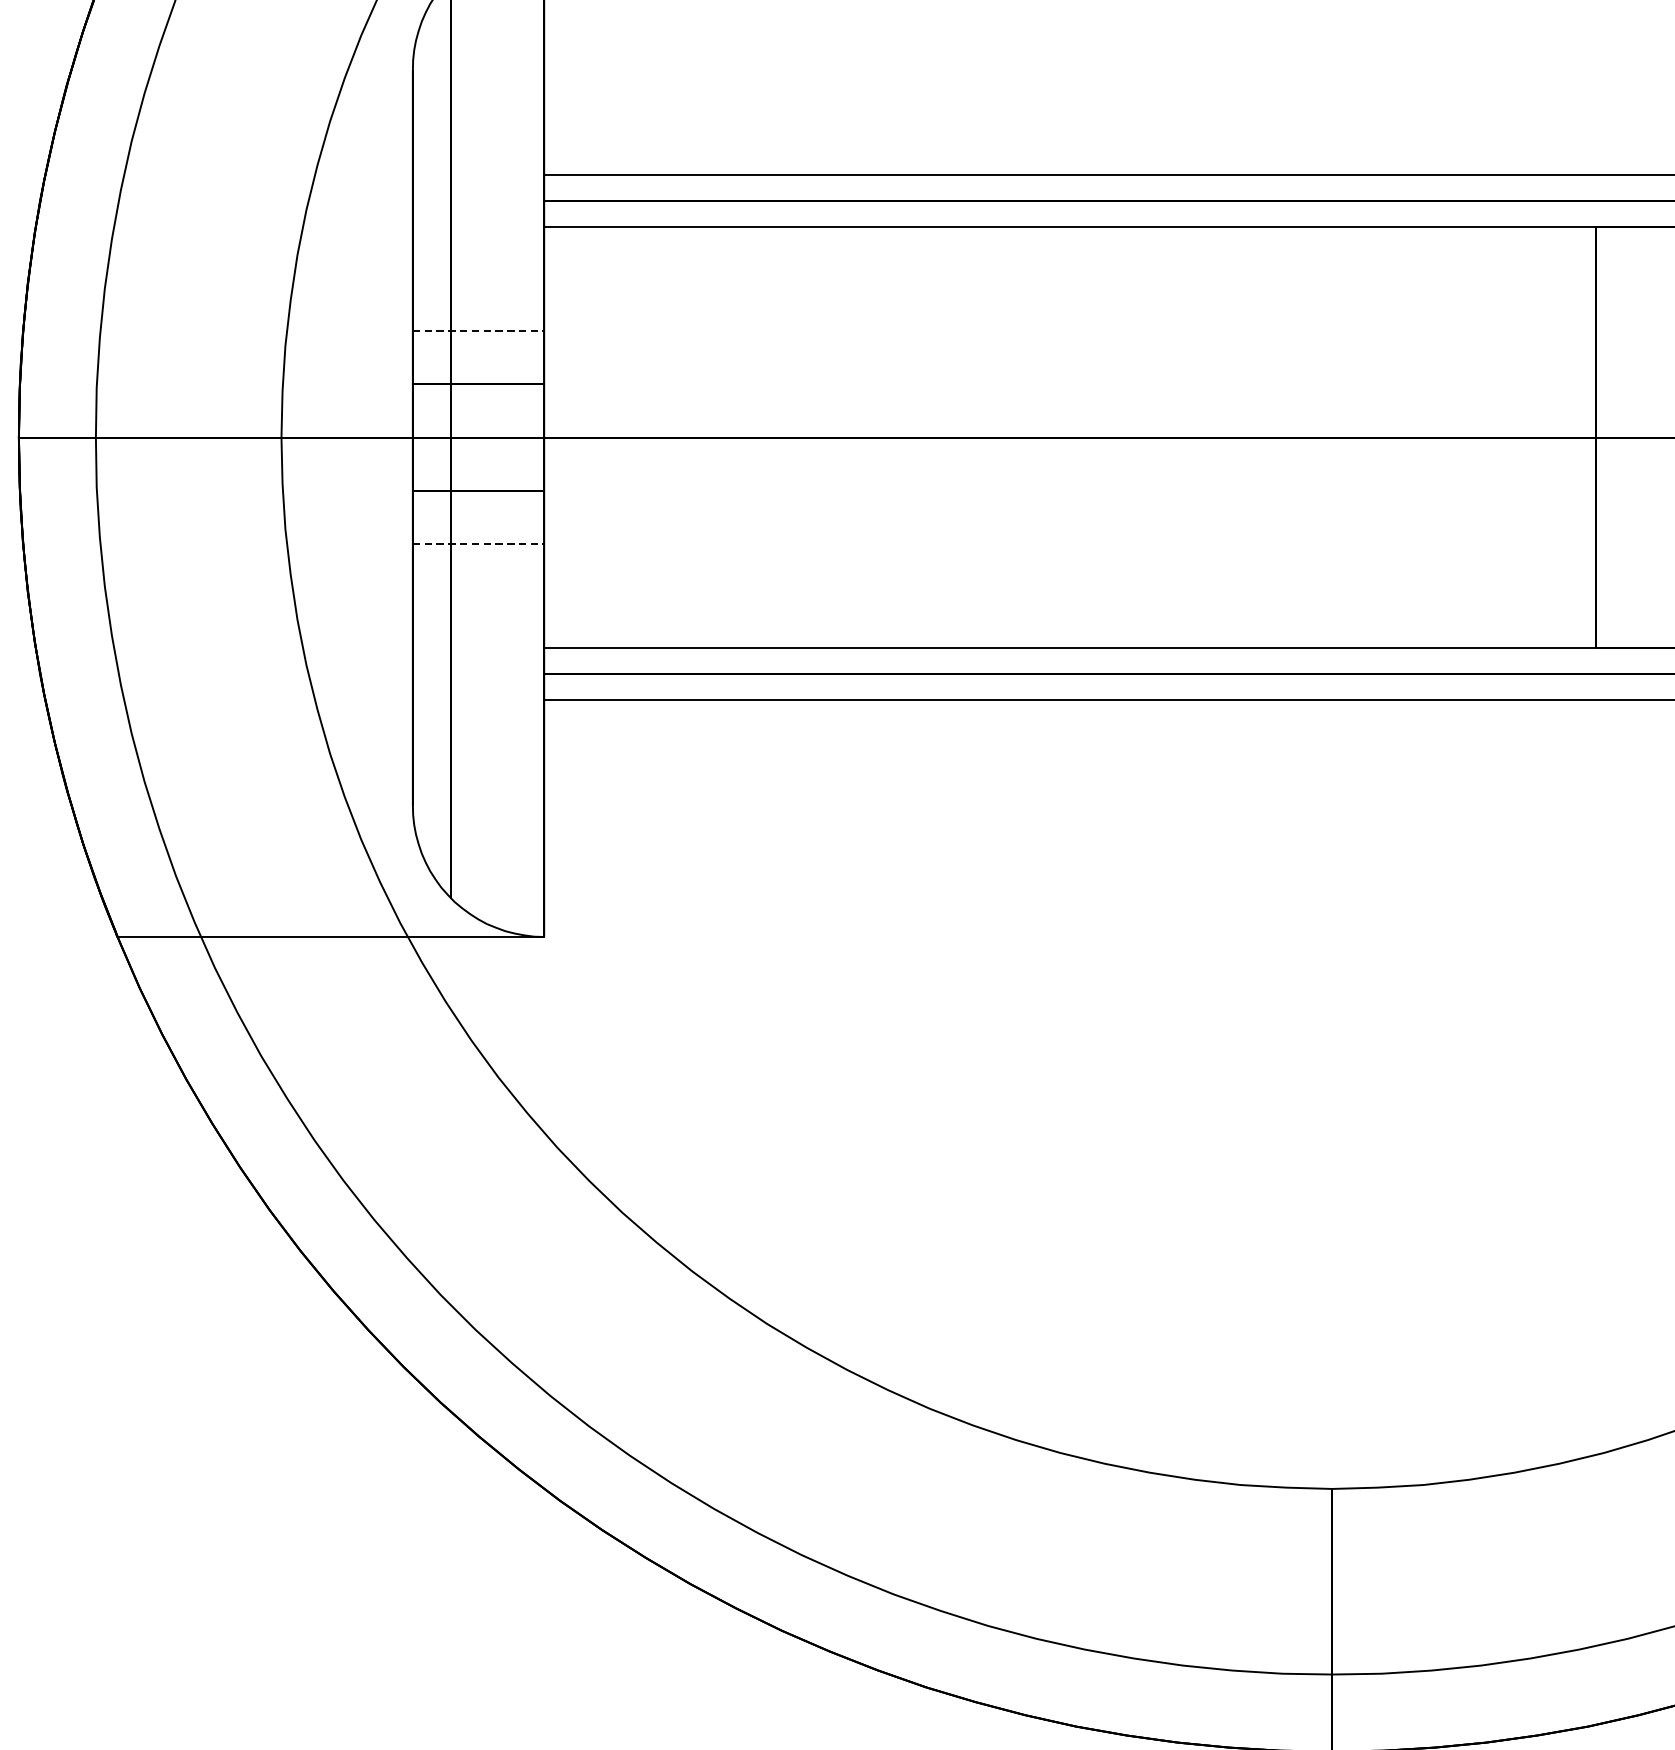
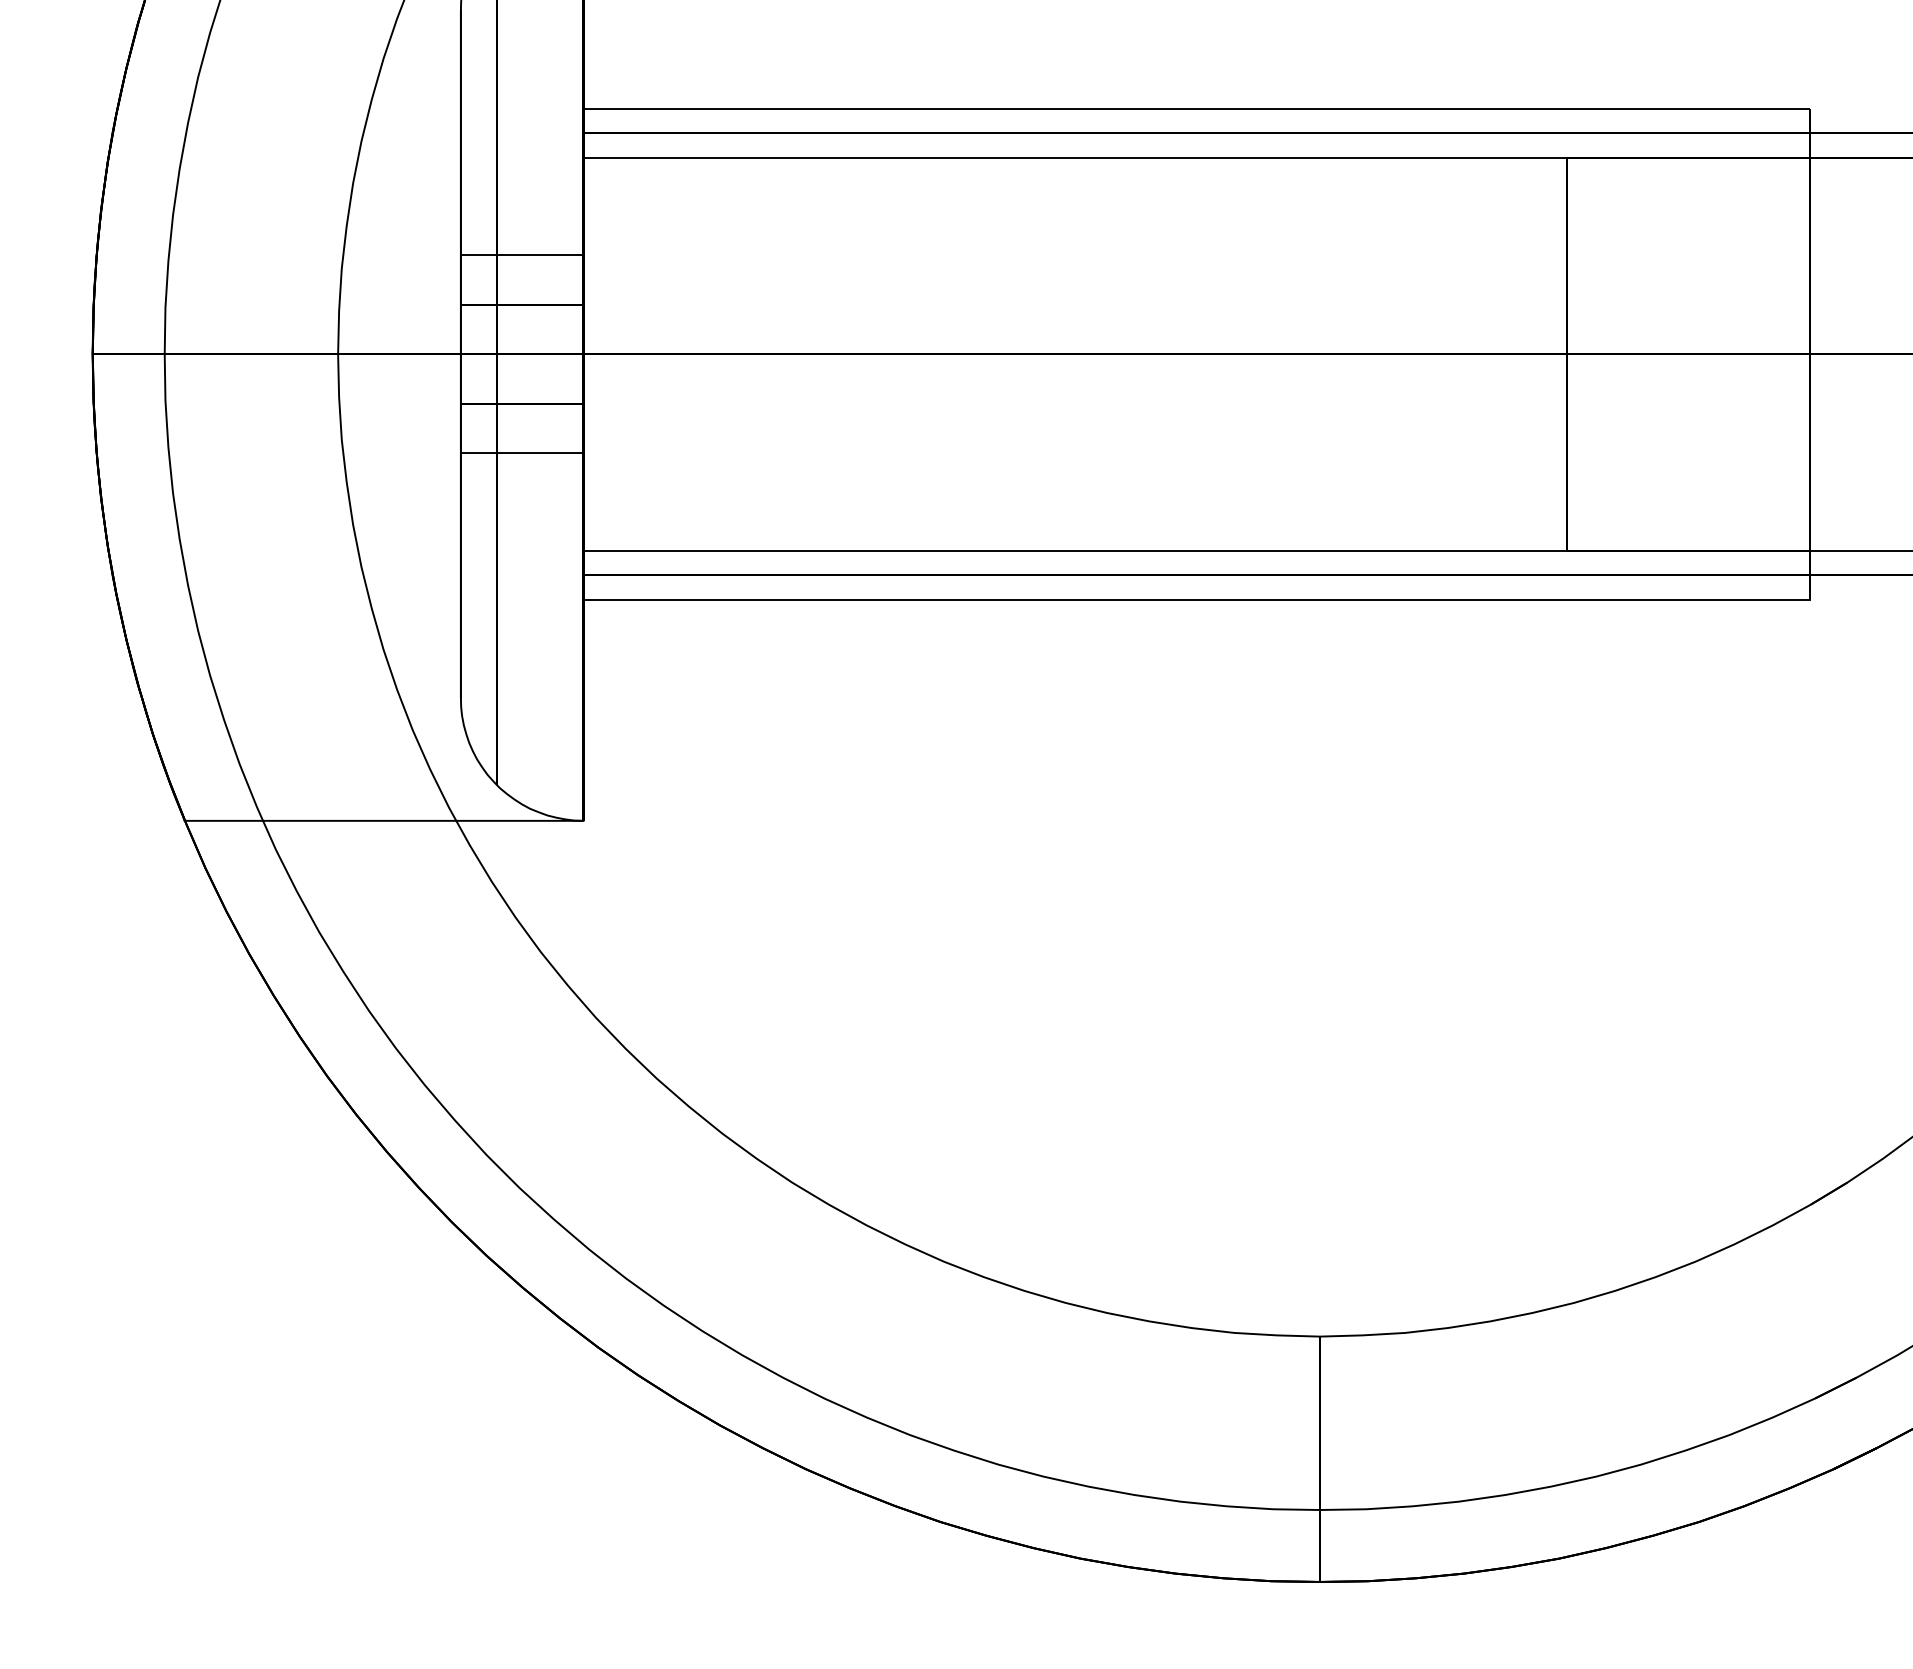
line: (478, 331) -> (522, 255), dashed -> solid
line: (478, 543) -> (522, 453), dashed -> solid

